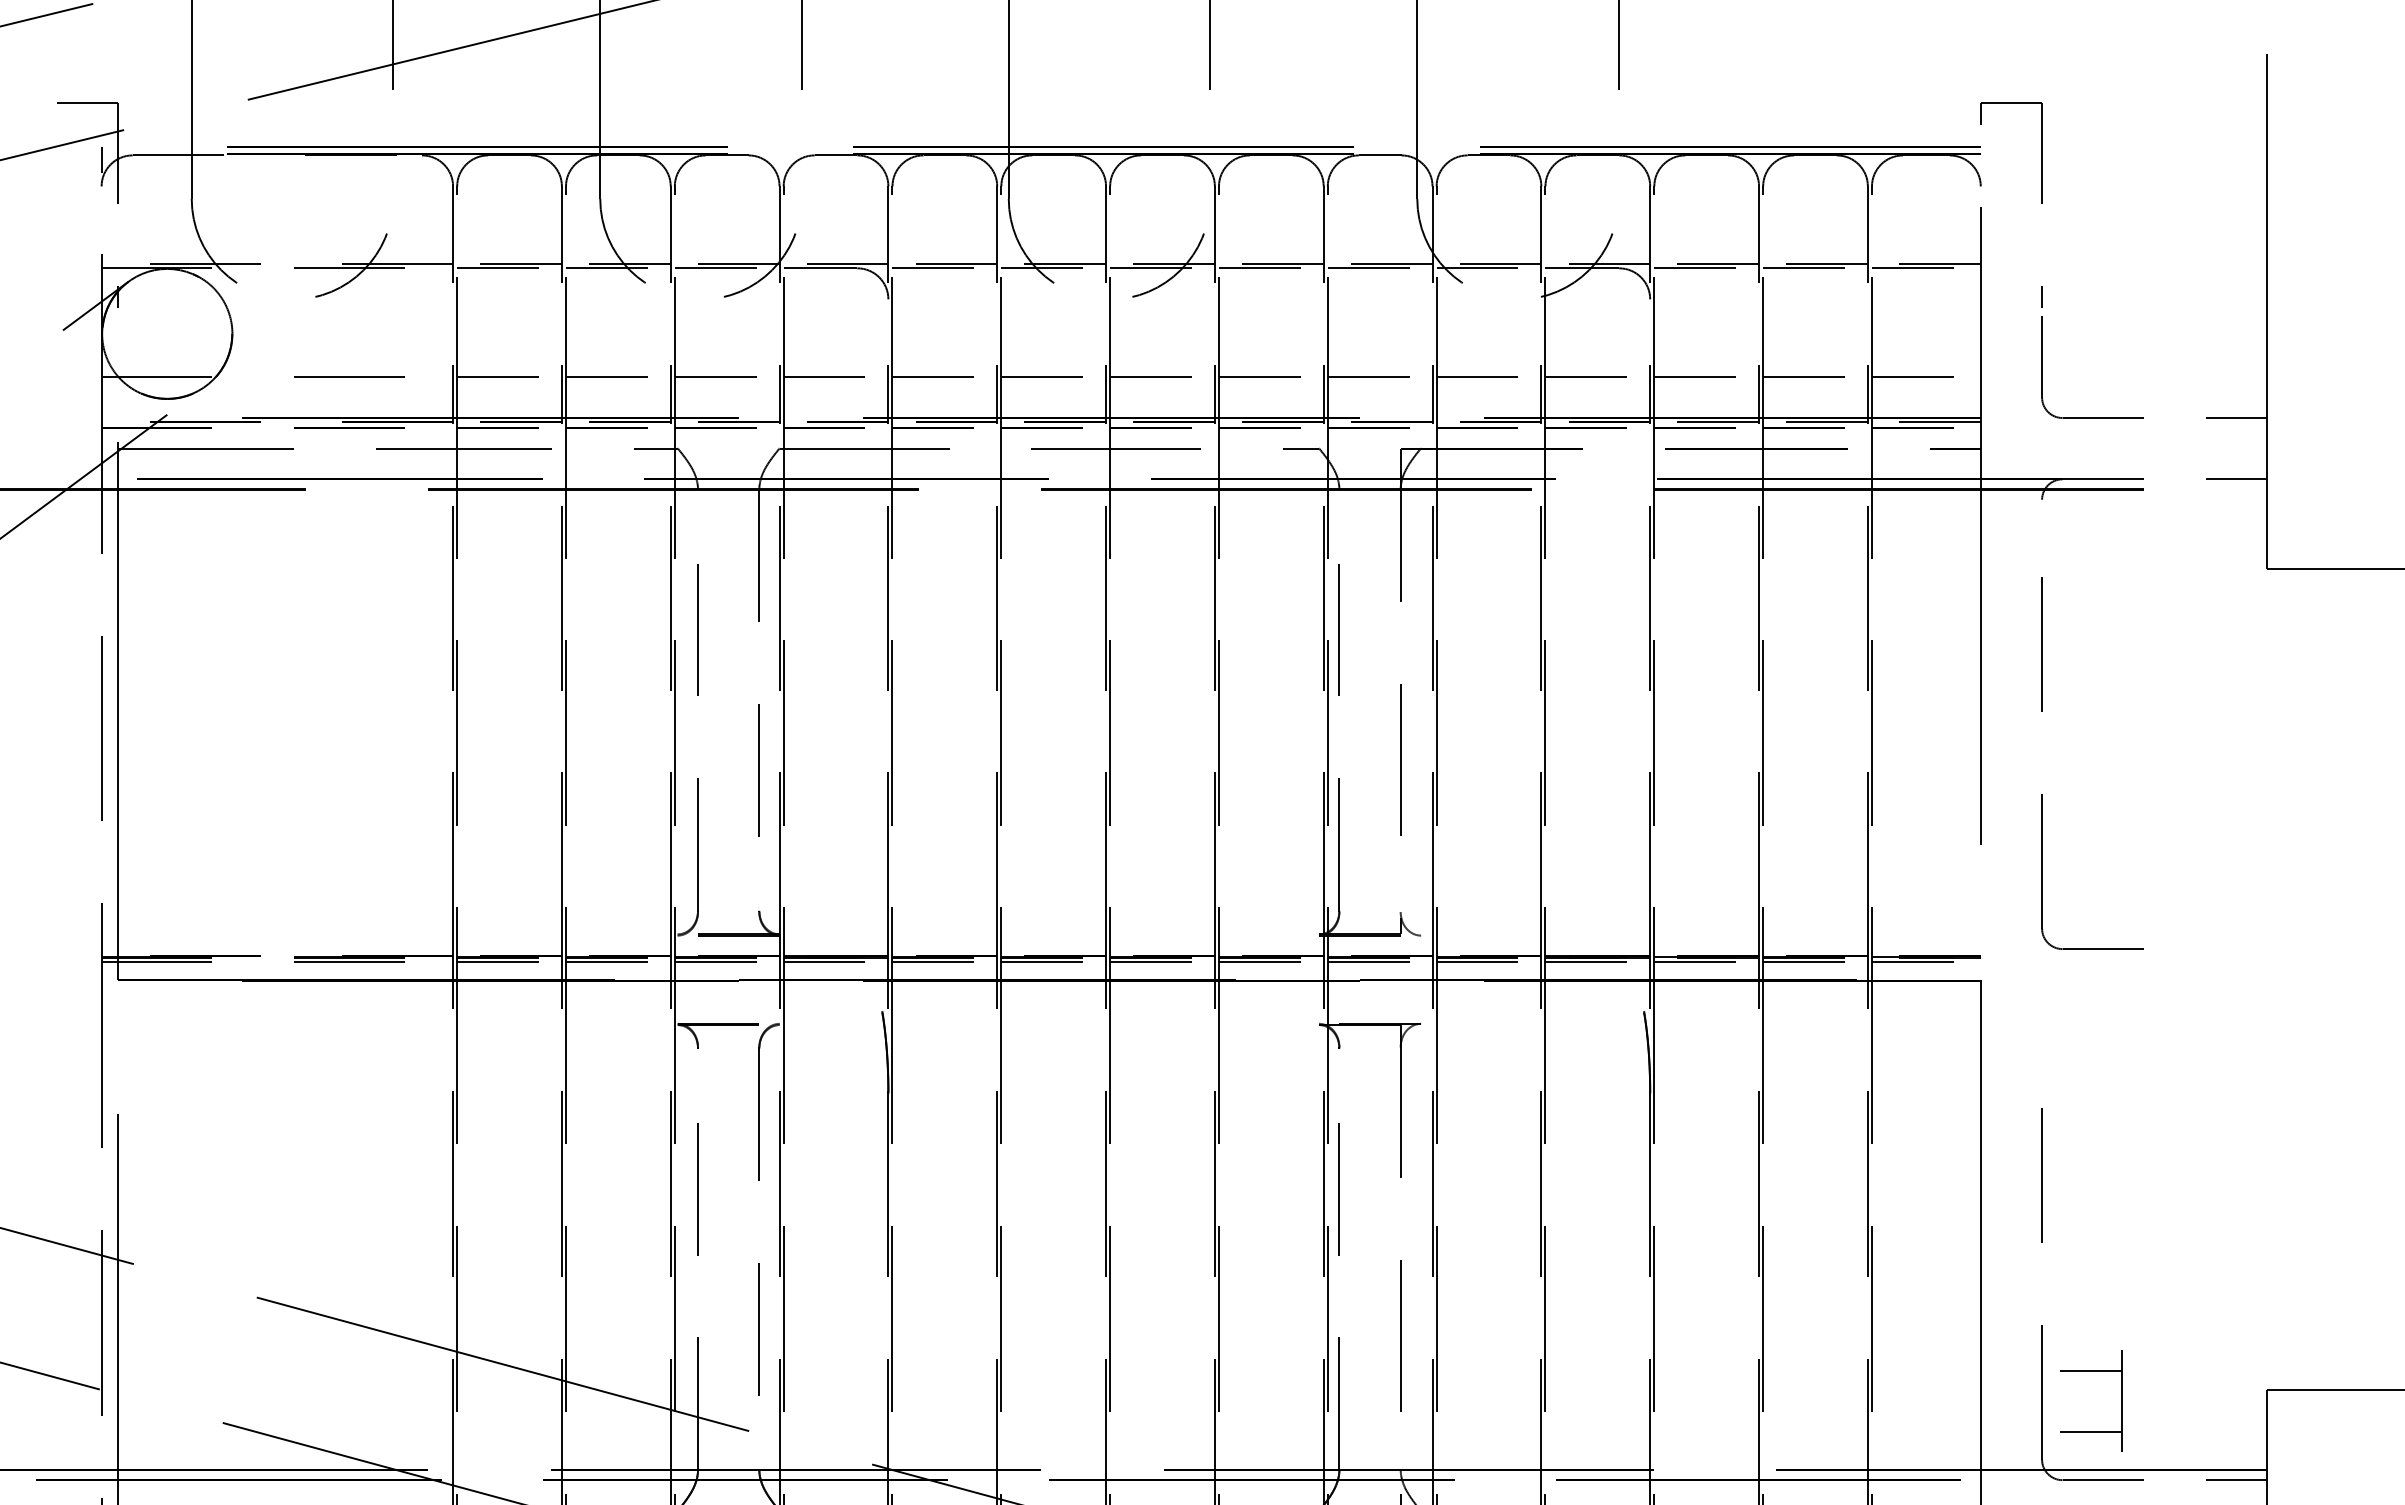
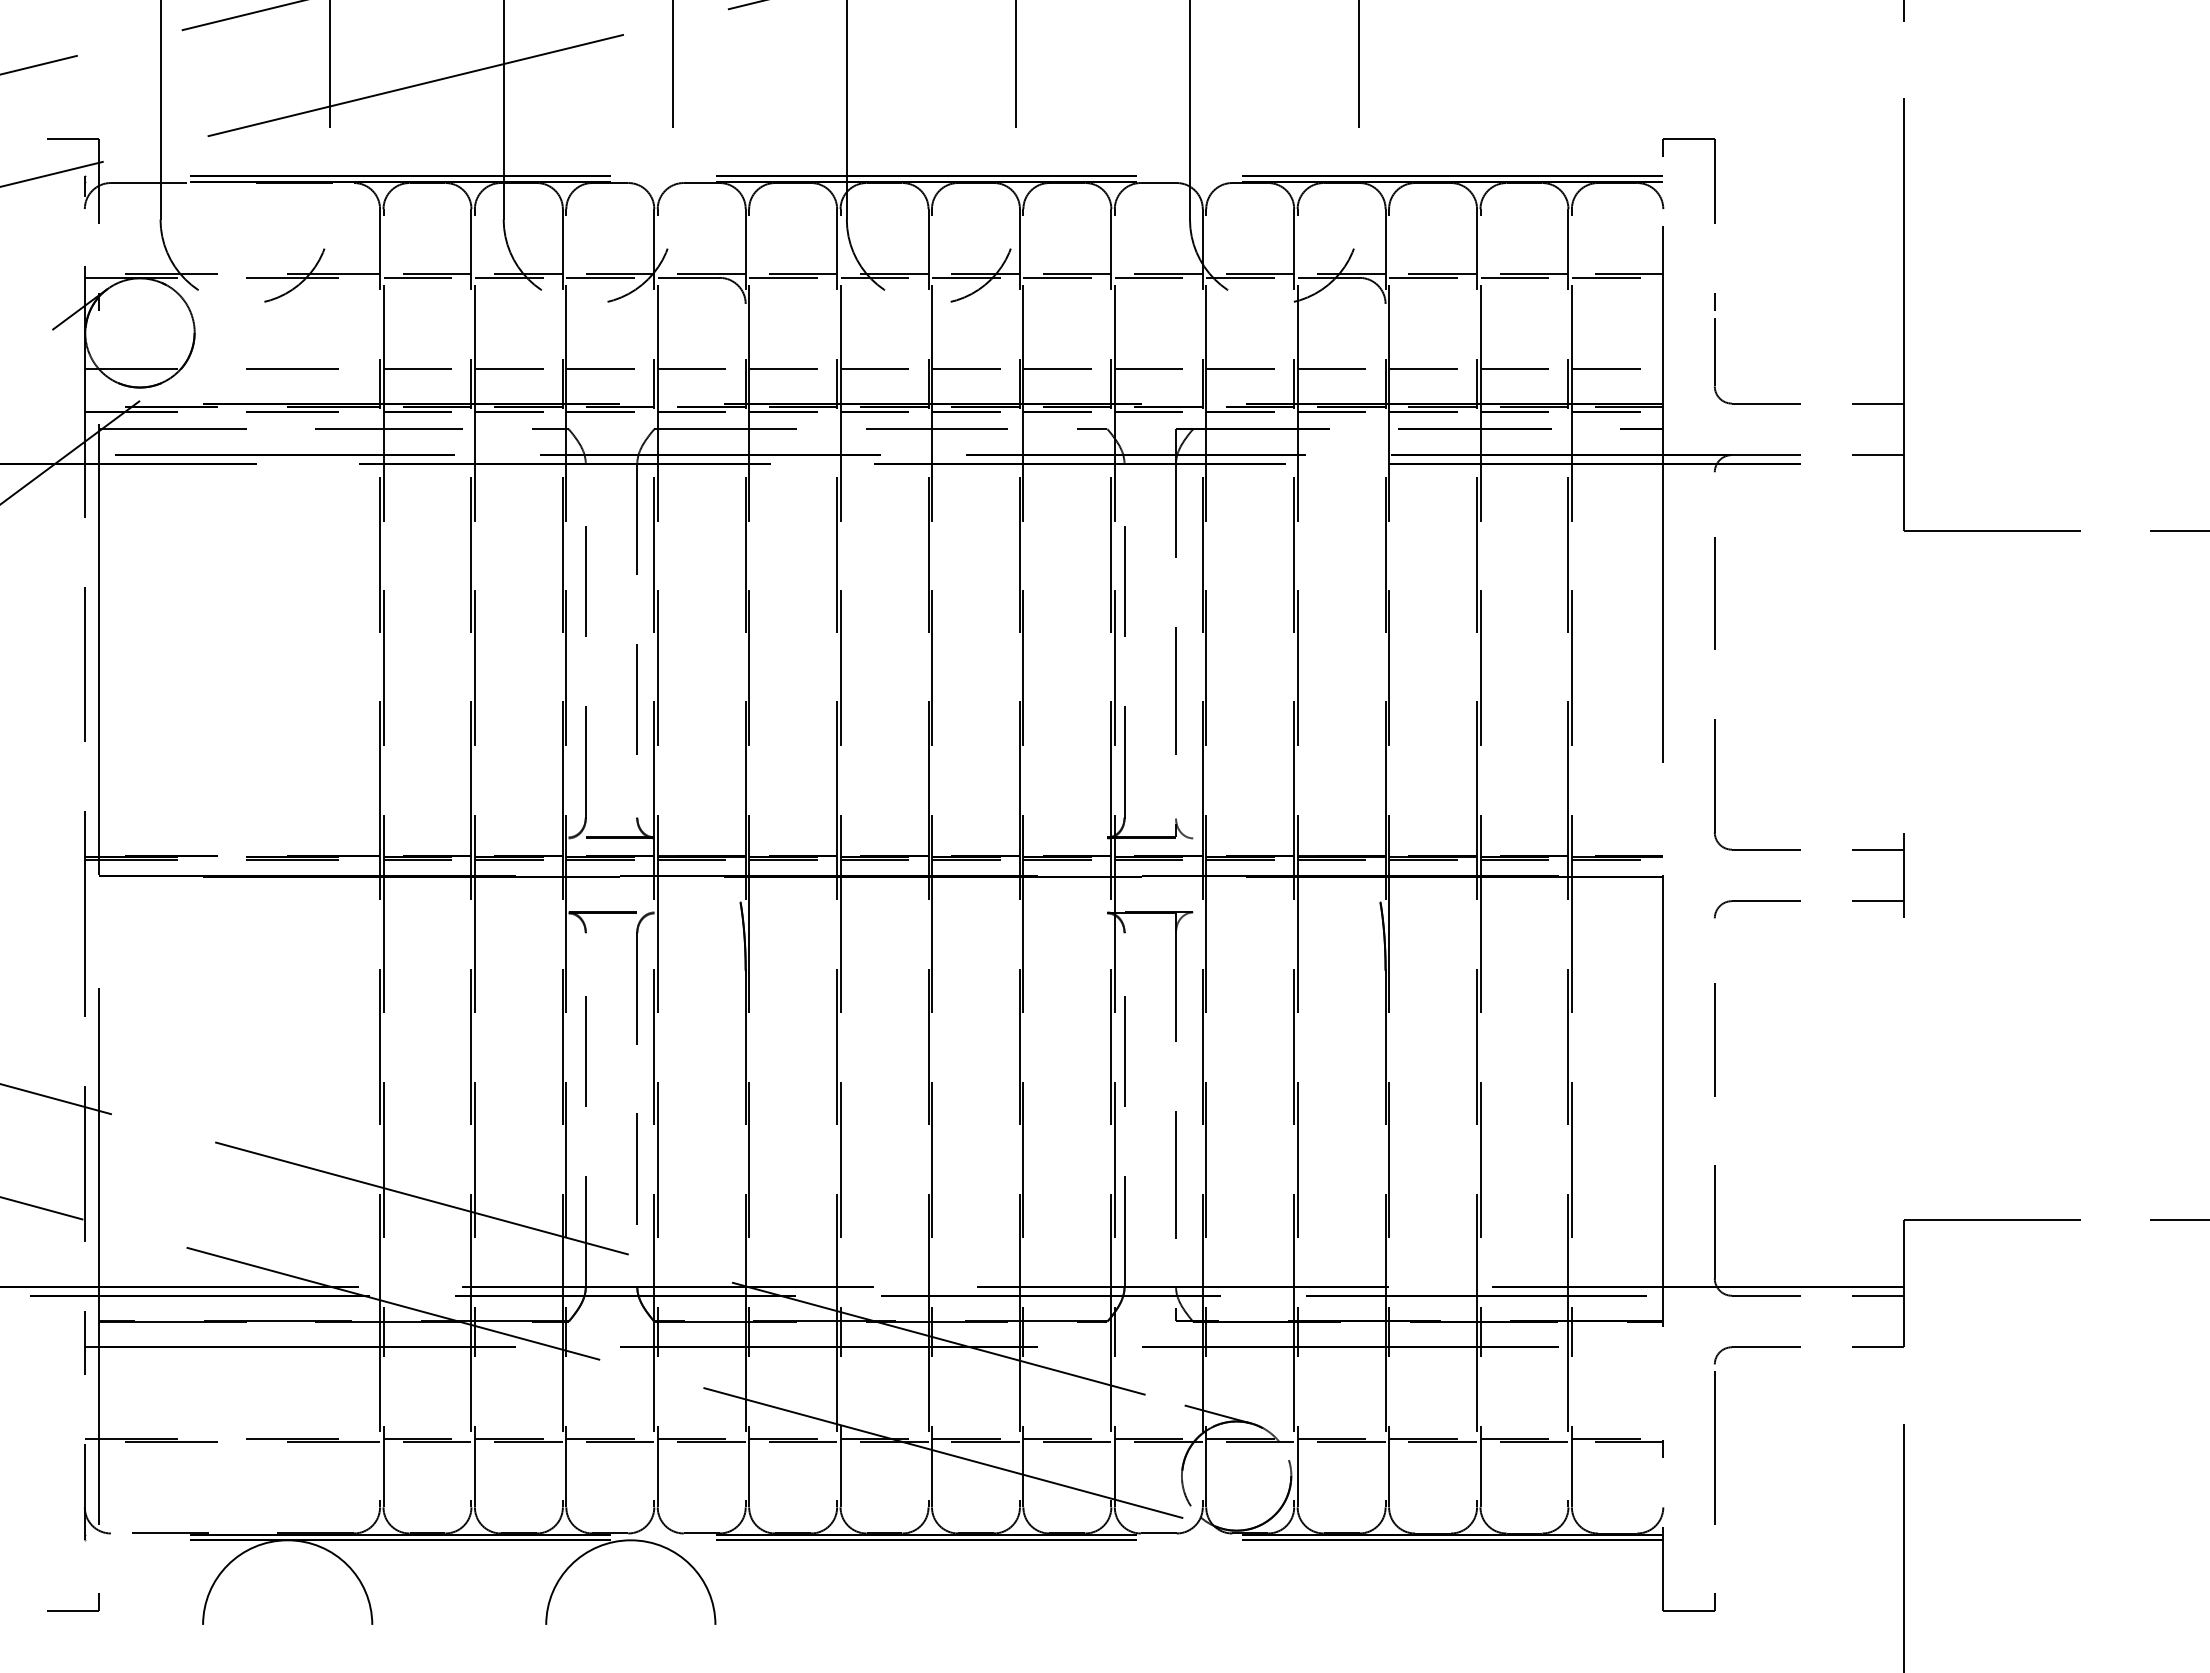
part: (2092, 1010) -> (1757, 901), added
part: (2091, 1371) -> (1878, 850), moved

